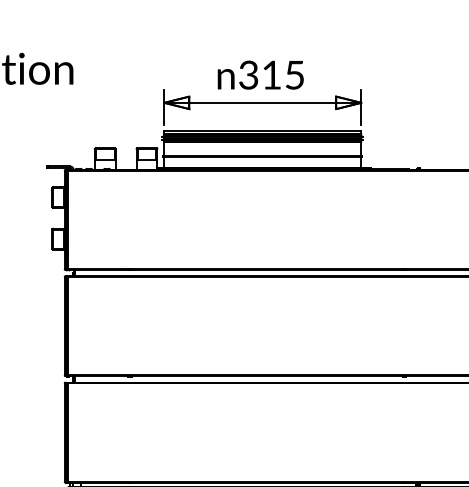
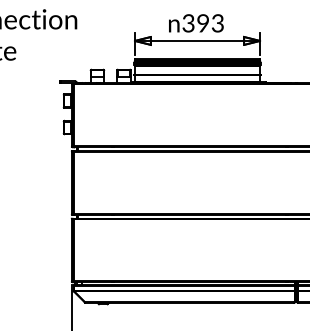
text: (283, 75) -> (210, 23), 315 -> 393

